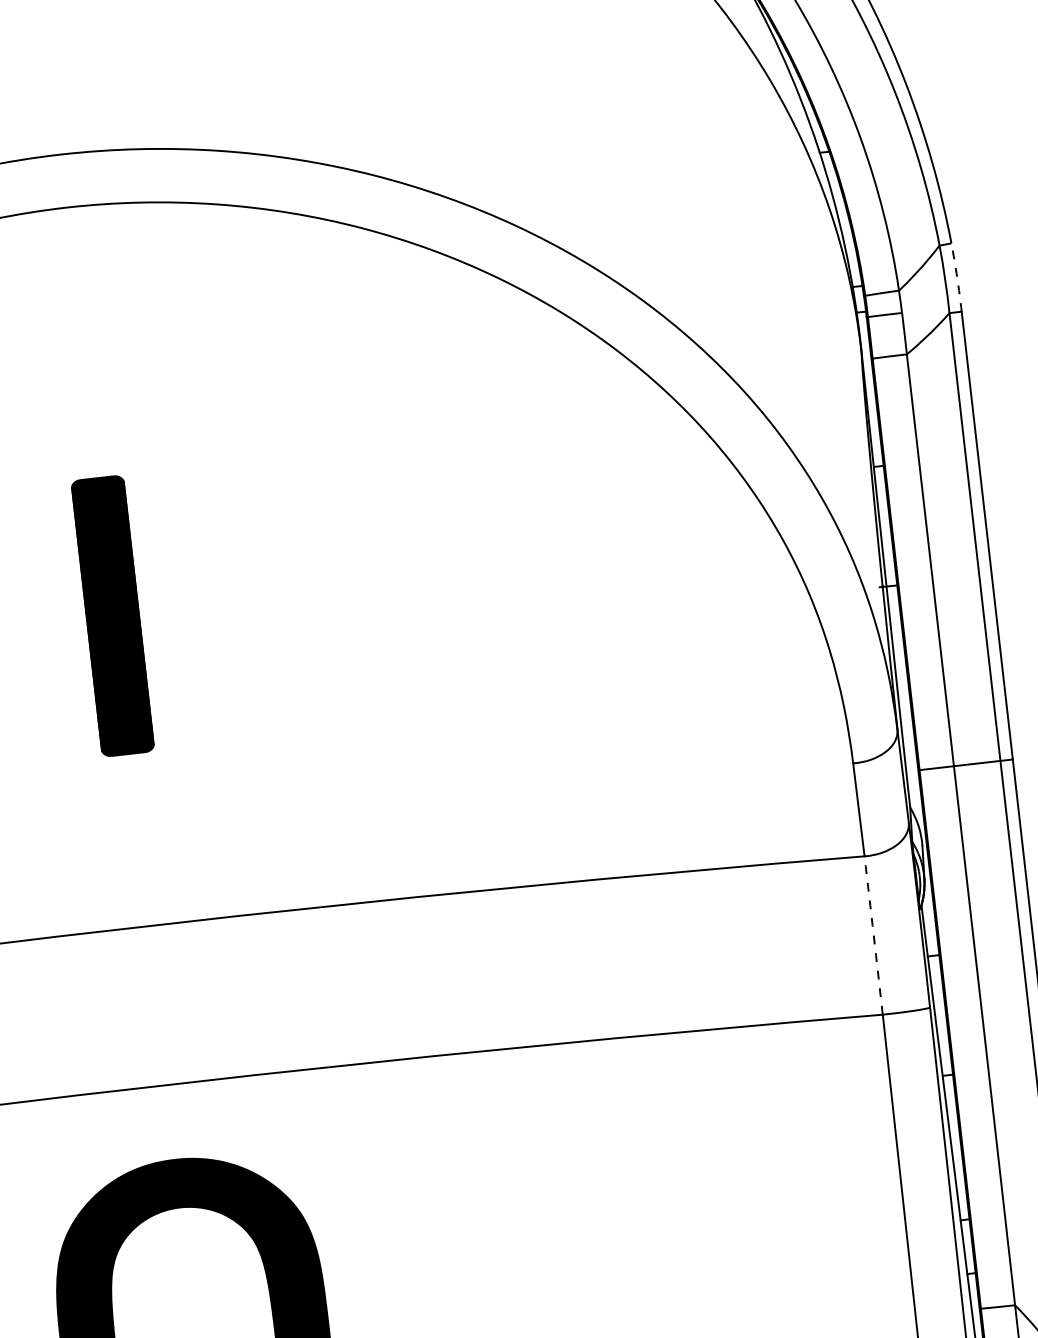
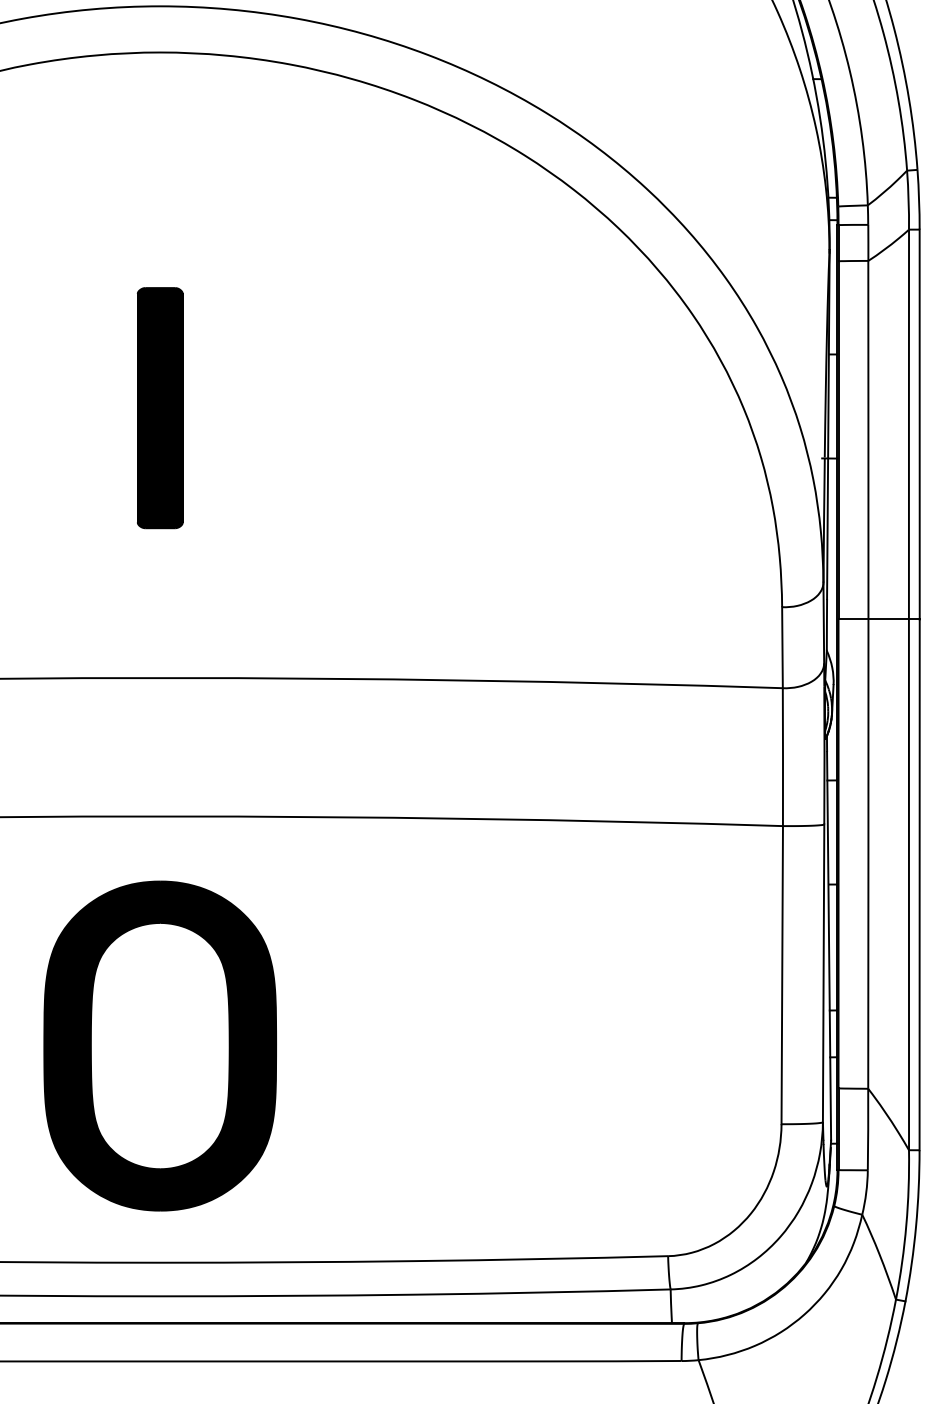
arc: (957, 277) -> (919, 199), dashed -> solid
arc: (873, 935) -> (782, 757), dashed -> solid

